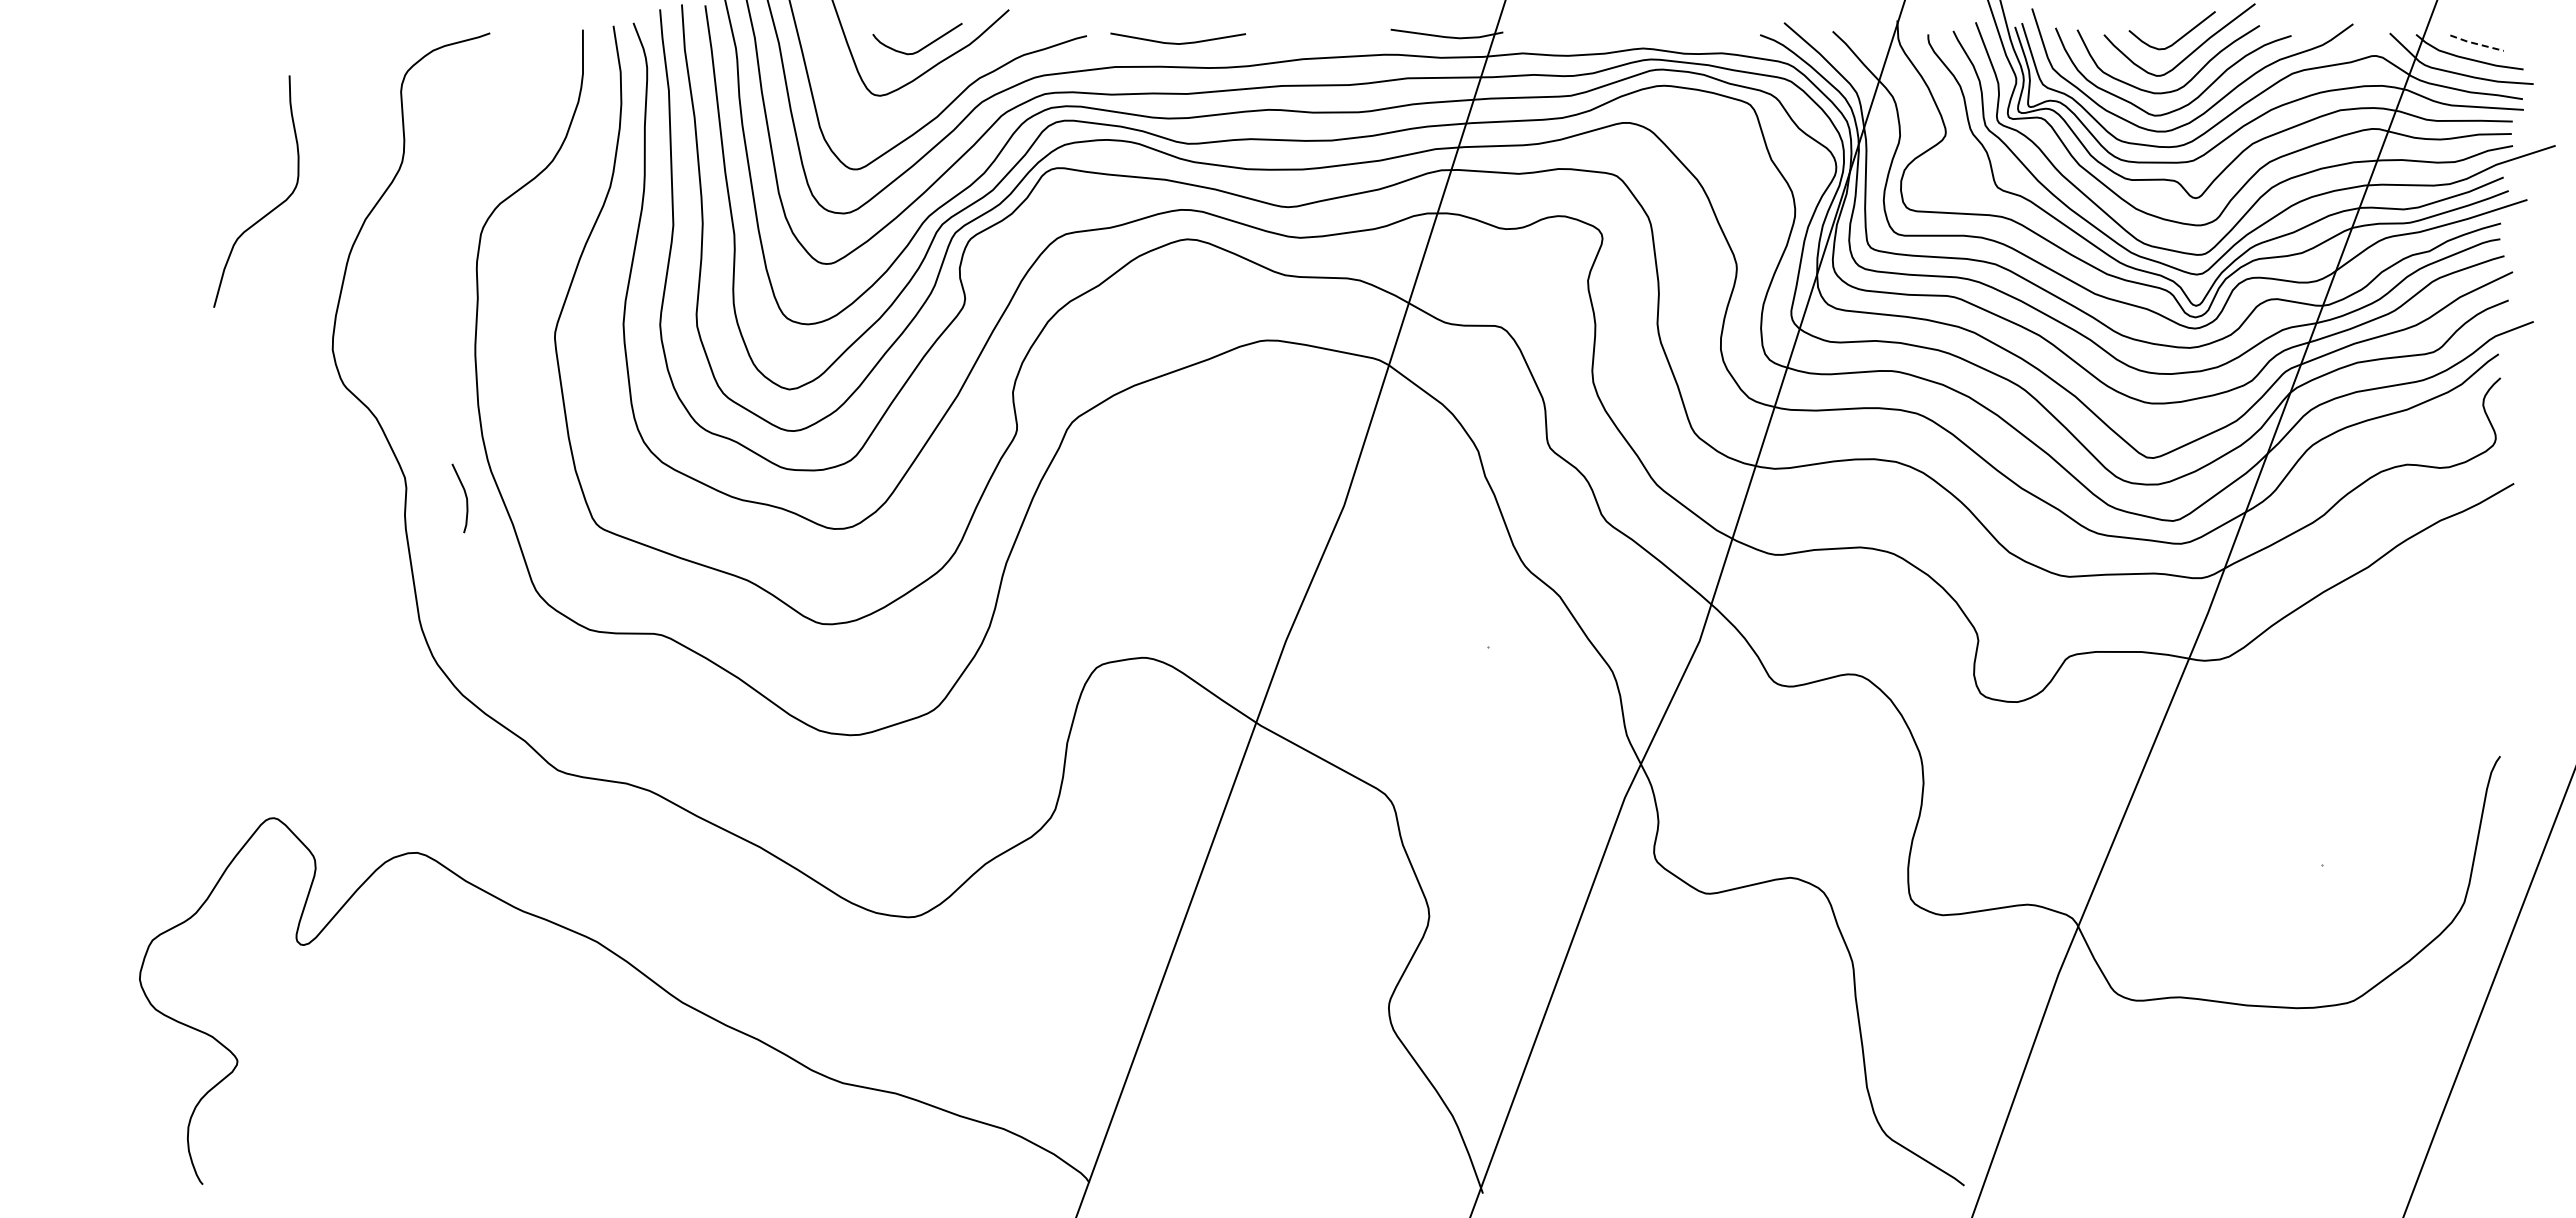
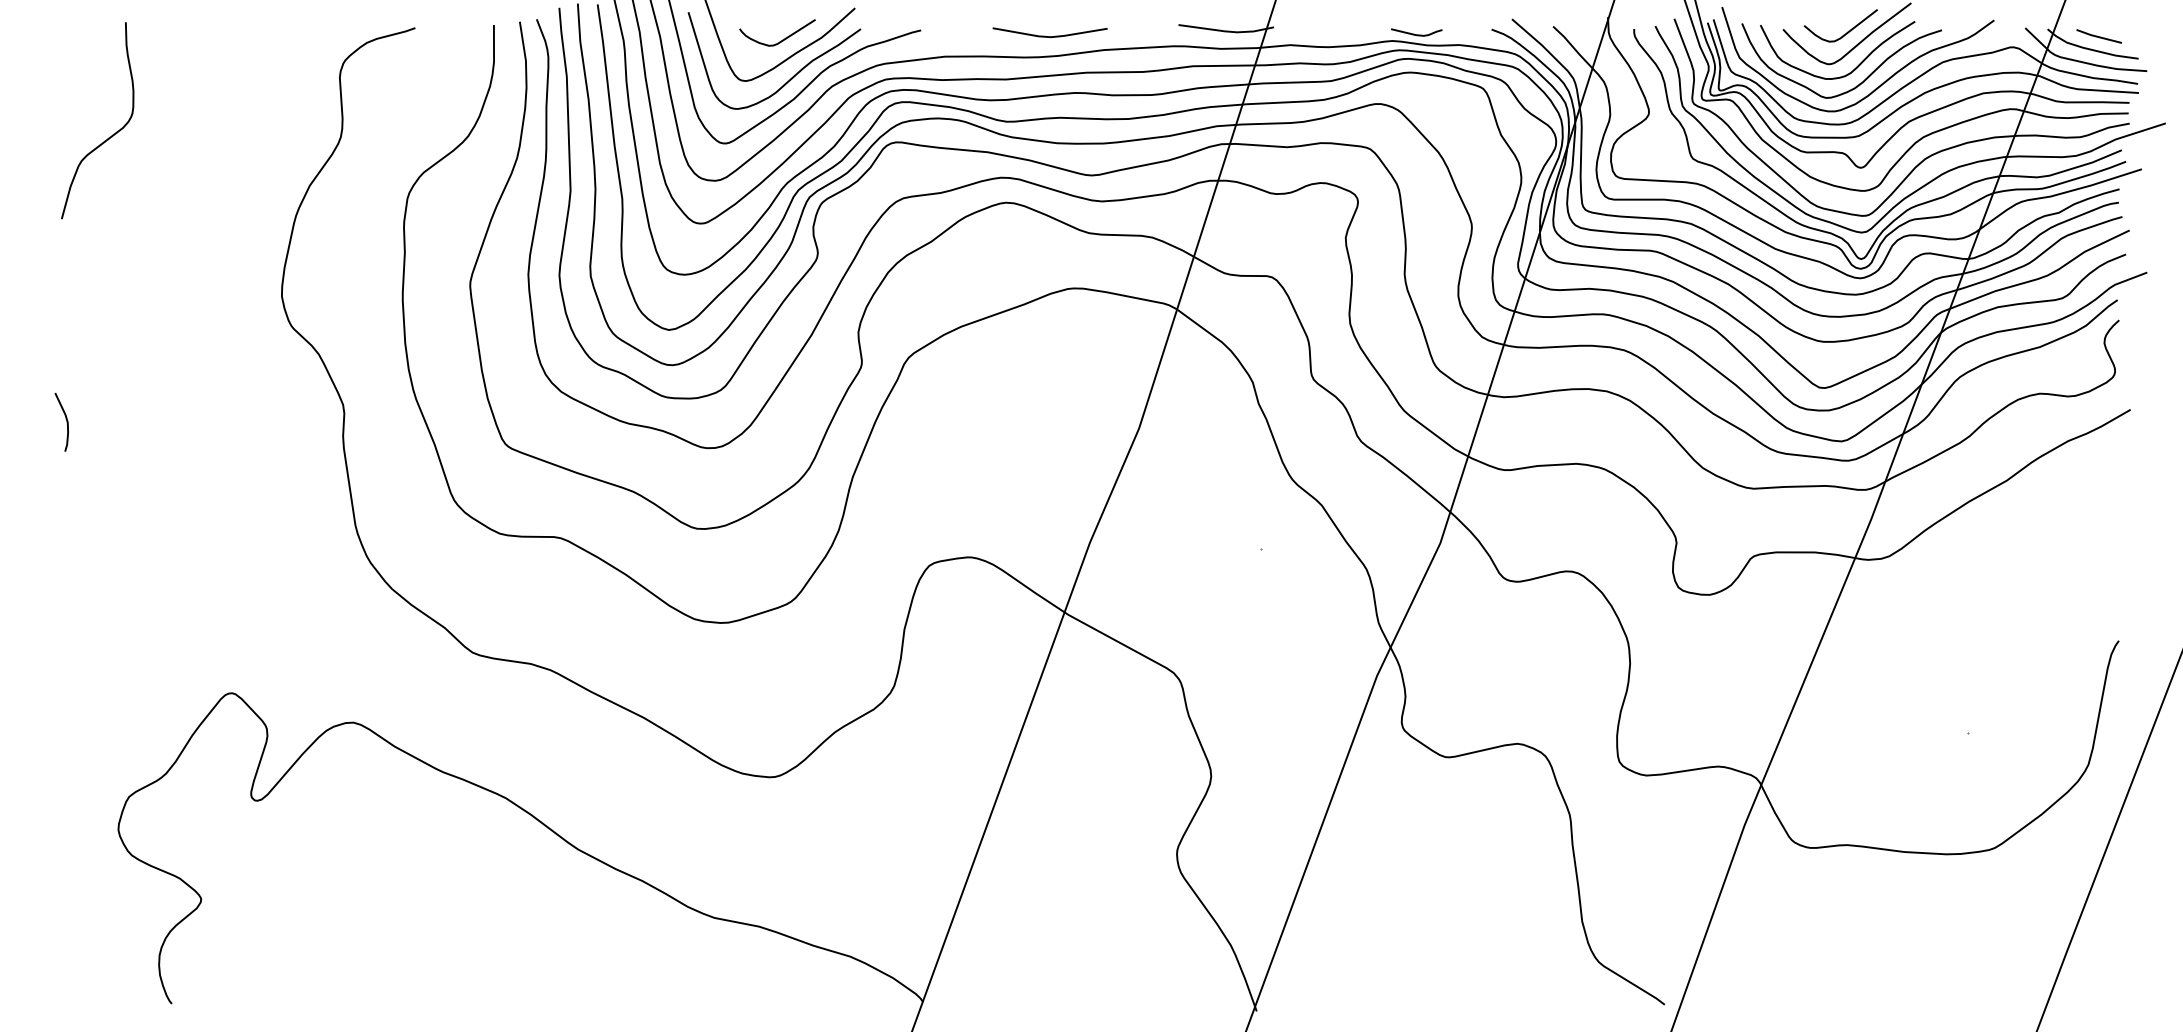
curve: (1671, 40) -> (1416, 34), added
line: (1175, 42) -> (1047, 35), moved
line: (2475, 43) -> (2097, 36), dashed -> solid
curve: (929, 95) -> (787, 80), added
curve: (270, 210) -> (109, 136), moved
curve: (465, 497) -> (66, 421), moved

